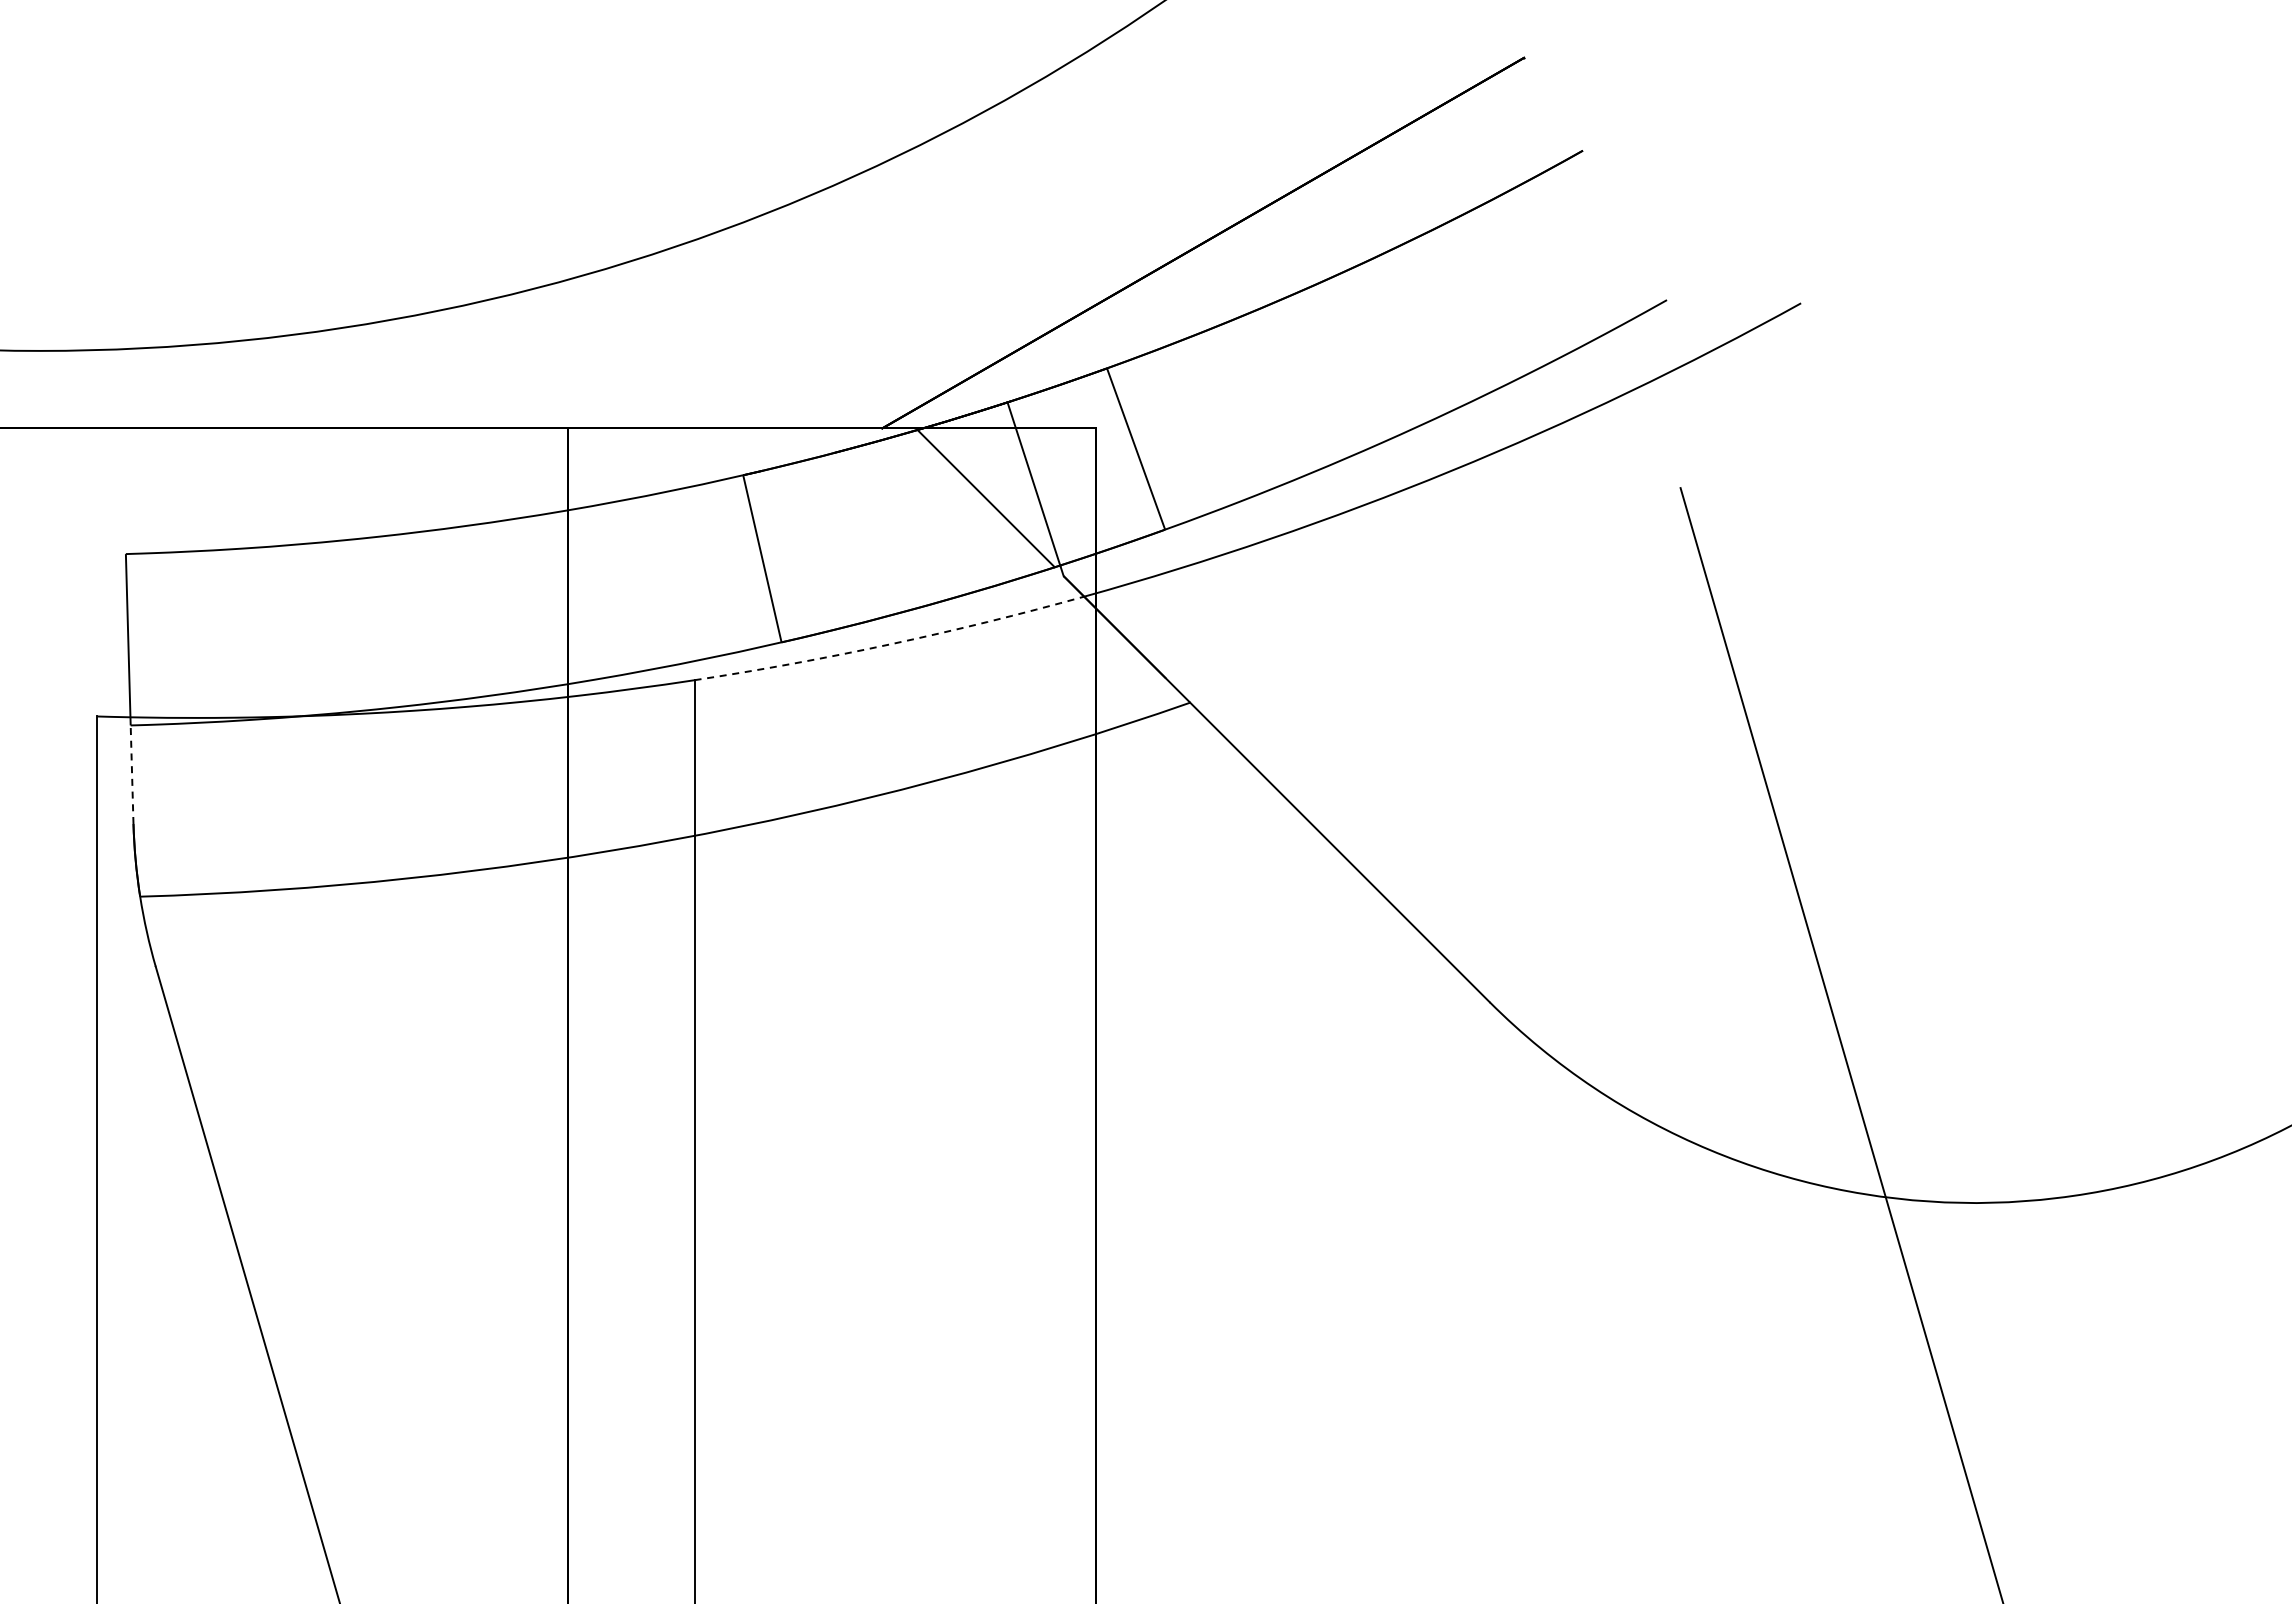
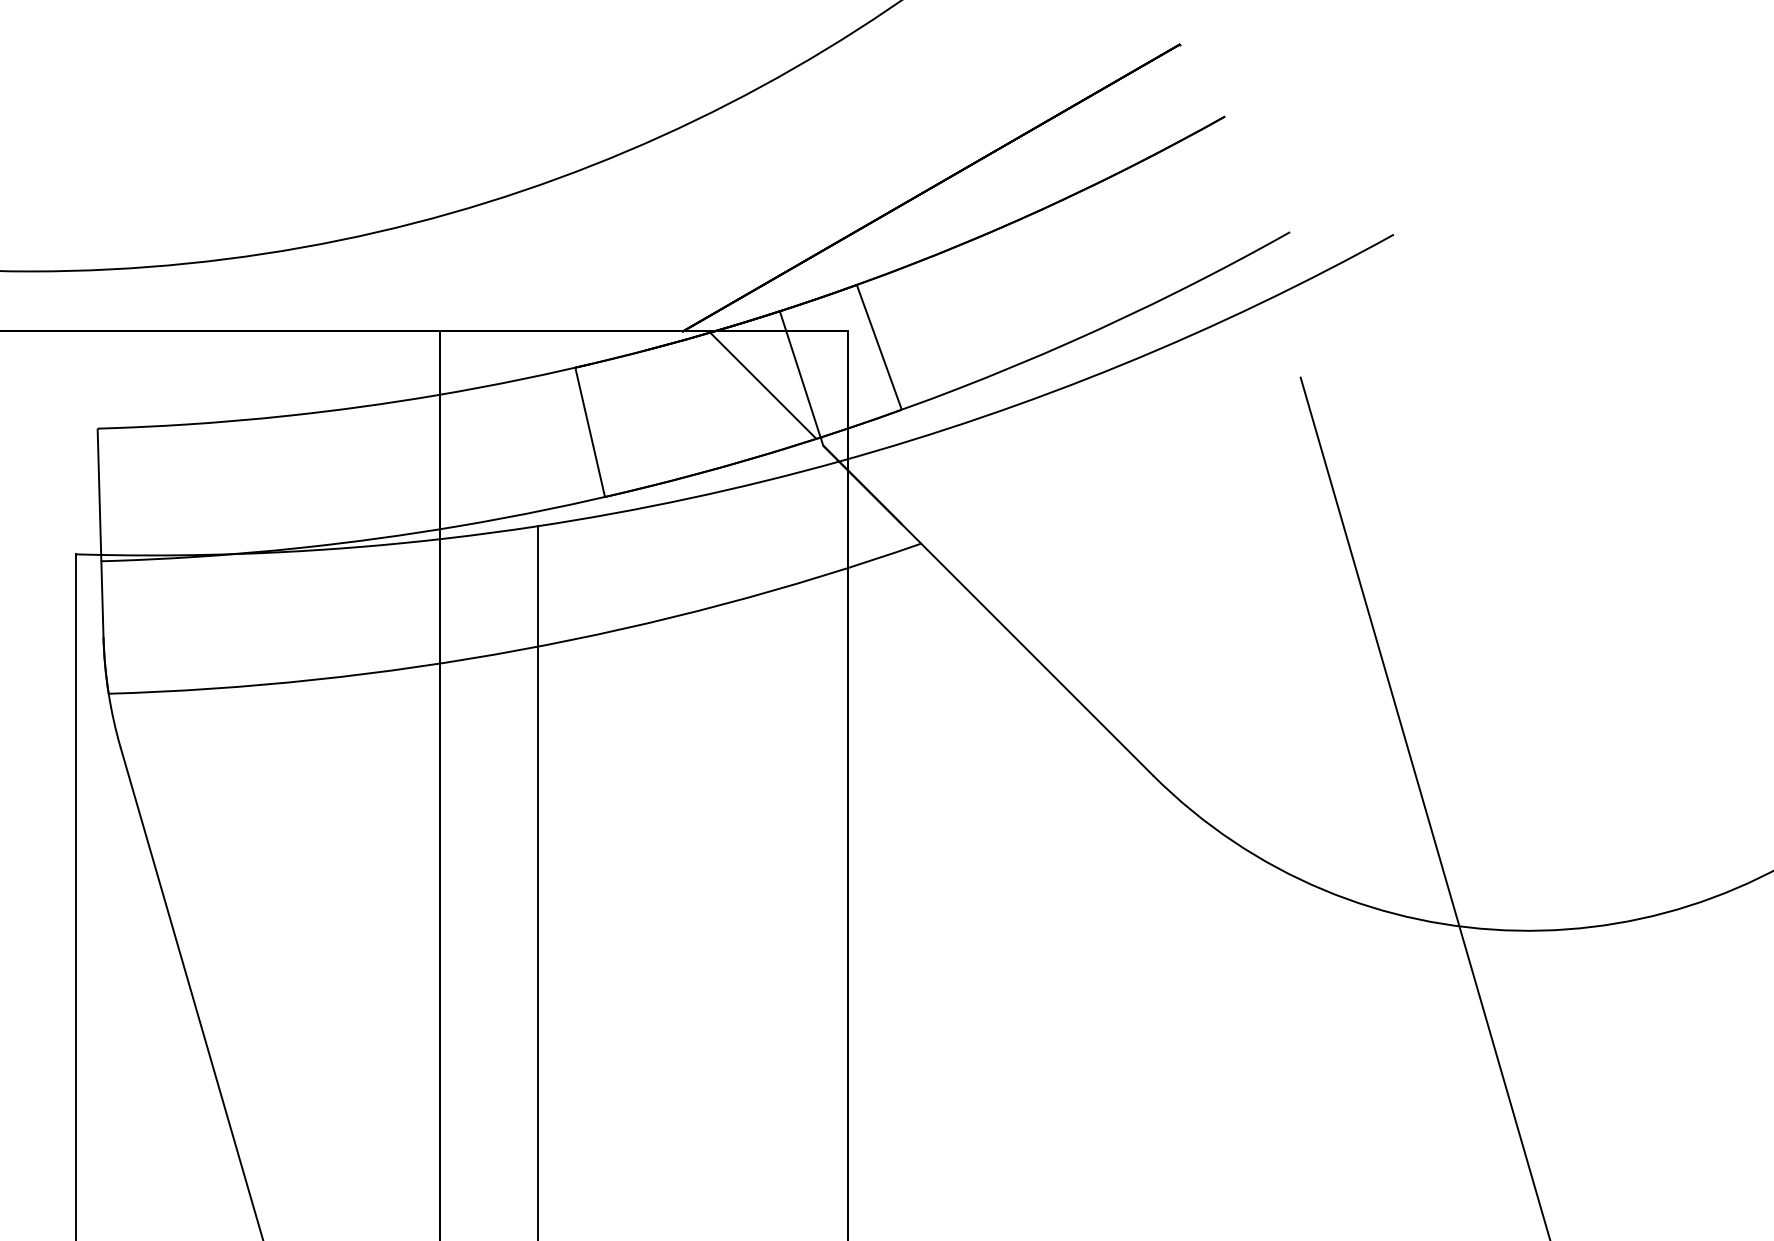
arc: (890, 644) -> (689, 498), dashed -> solid
line: (132, 774) -> (102, 599), dashed -> solid

